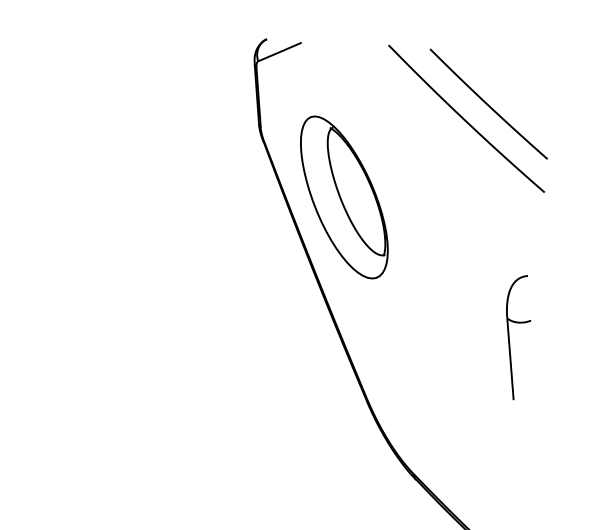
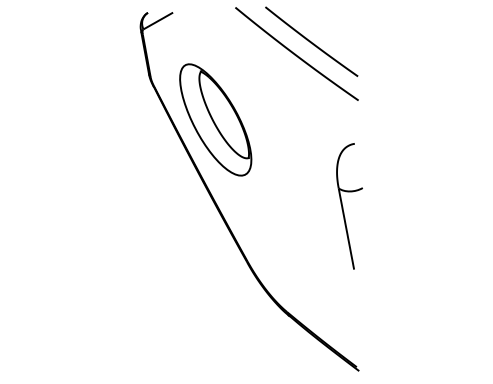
part: (516, 336) -> (349, 205), size x1.4

